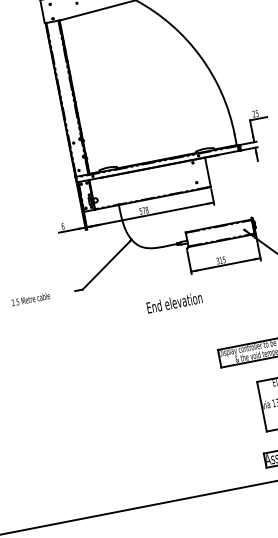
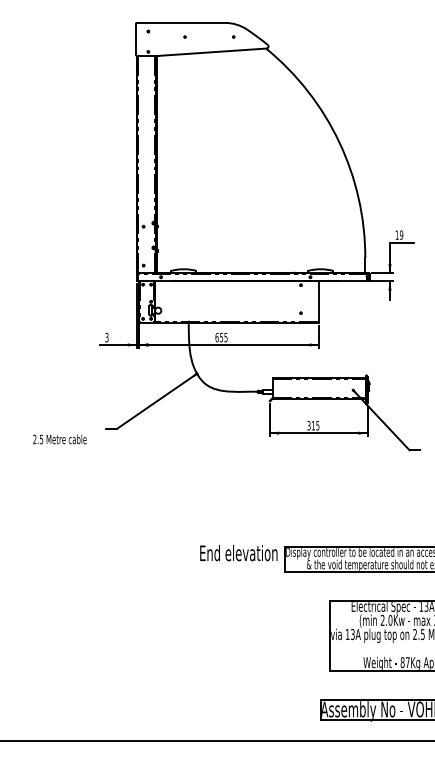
text: (255, 113) -> (399, 234), 25 -> 19
text: (143, 210) -> (221, 337), 578 -> 655
text: (62, 226) -> (106, 337), 6 -> 3
text: (30, 299) -> (59, 439), moved
text: (174, 303) -> (238, 553), moved

